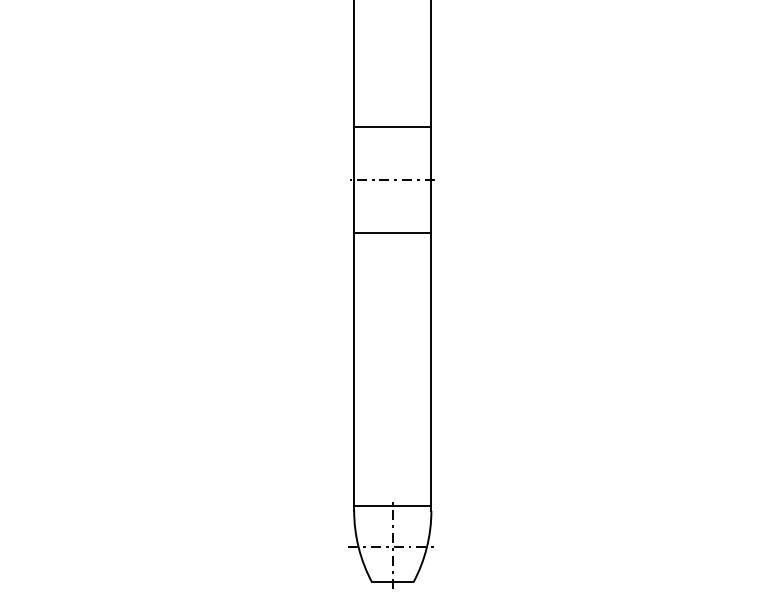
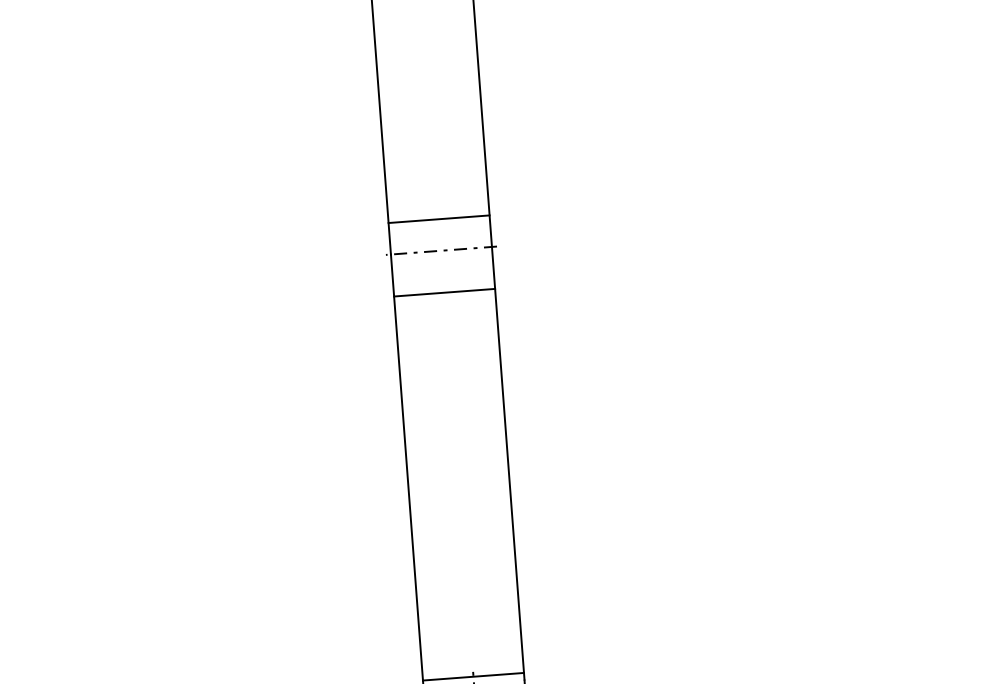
line: (392, 126) -> (438, 218), moved
line: (392, 233) -> (444, 293), moved

